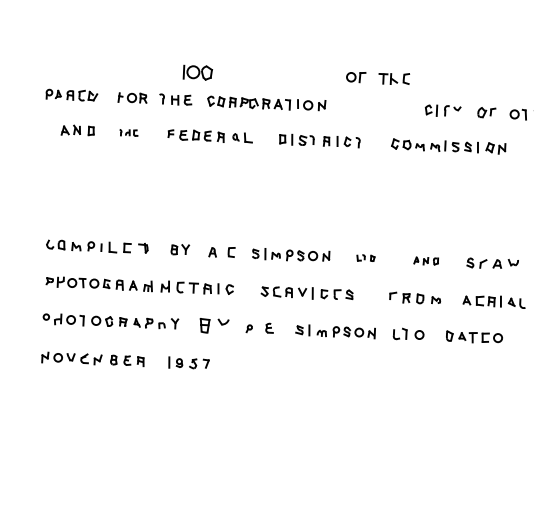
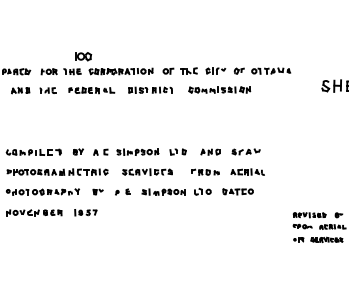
part: (376, 76) -> (179, 70), moved
part: (127, 132) -> (47, 90), size x1.67
part: (364, 257) -> (177, 151), size x1.67
part: (426, 259) -> (210, 151), size x1.43
part: (212, 324) -> (97, 191), size x0.62

